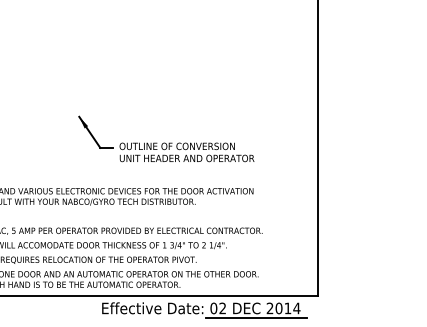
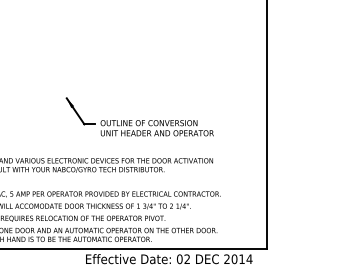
line: (256, 317) -> (215, 266), removed

